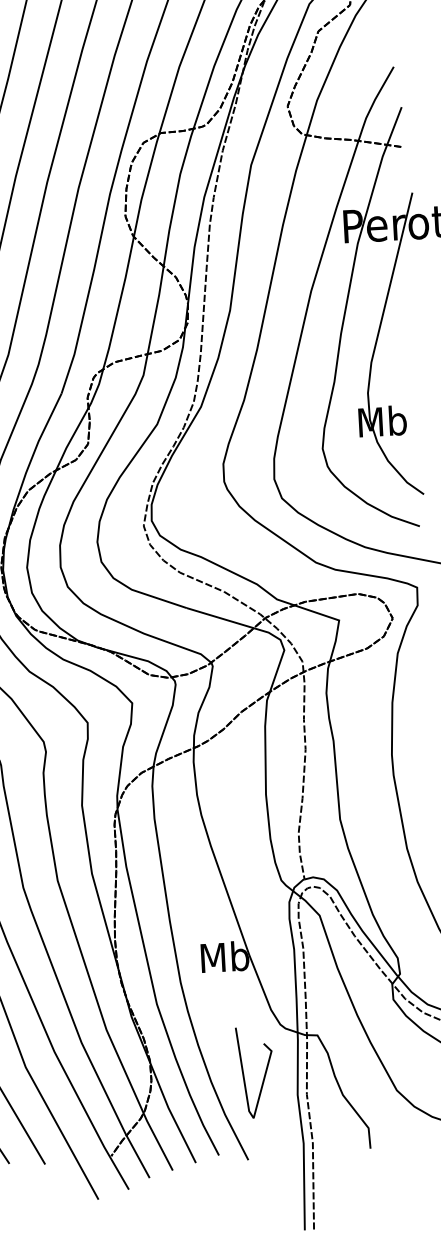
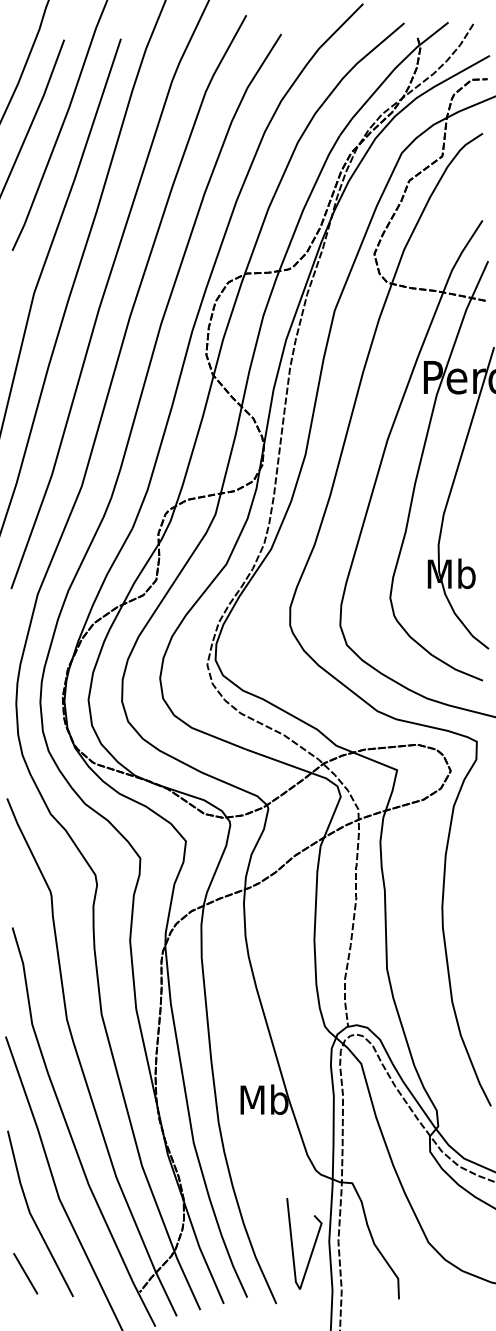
line: (263, 1075) -> (312, 1247), moved

